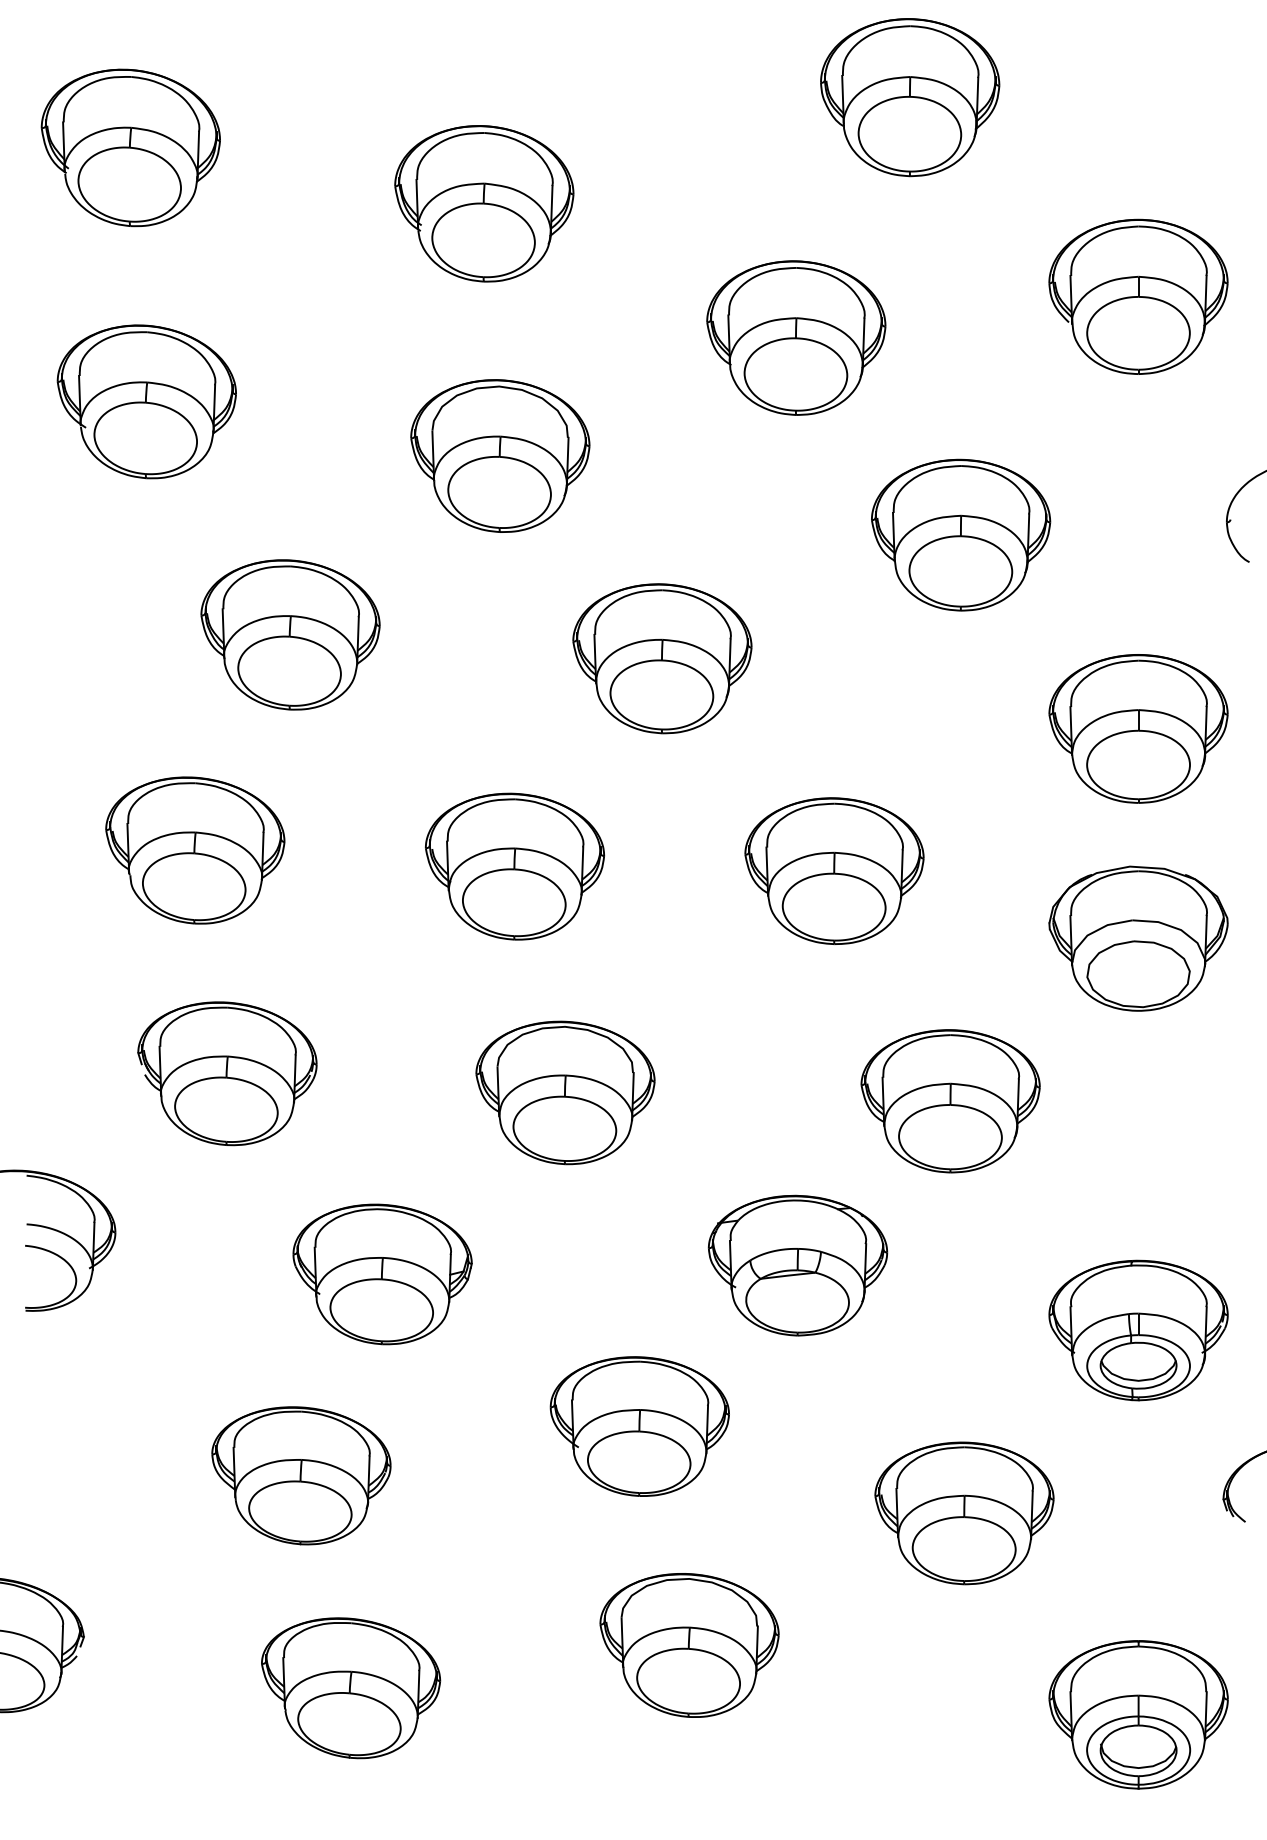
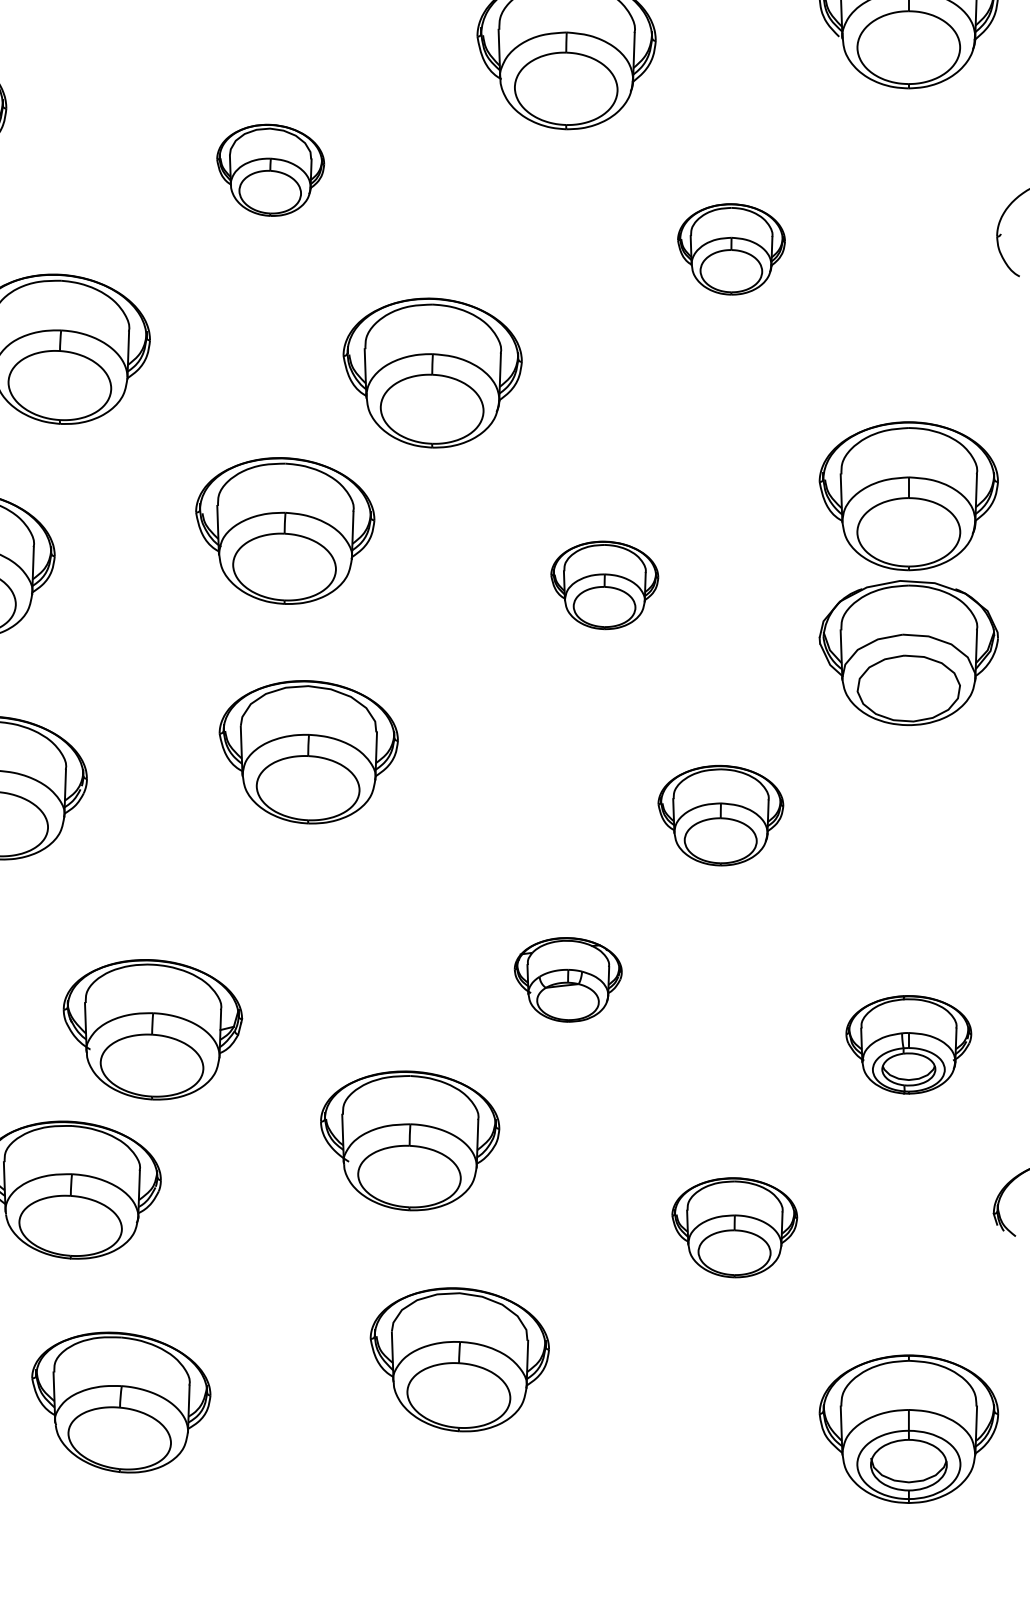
part: (500, 455) -> (270, 169), size x0.6
part: (961, 534) -> (731, 248), size x0.6
part: (1138, 728) -> (908, 495), moved
part: (515, 866) -> (285, 530), moved
part: (834, 870) -> (604, 584), size x0.6
part: (565, 1092) -> (308, 751), moved
part: (950, 1101) -> (720, 815), size x0.7
part: (797, 1265) -> (567, 979), size x0.6
part: (382, 1274) -> (152, 1029), moved
part: (1138, 1330) -> (908, 1044), size x0.7
part: (964, 1513) -> (734, 1227), size x0.7

